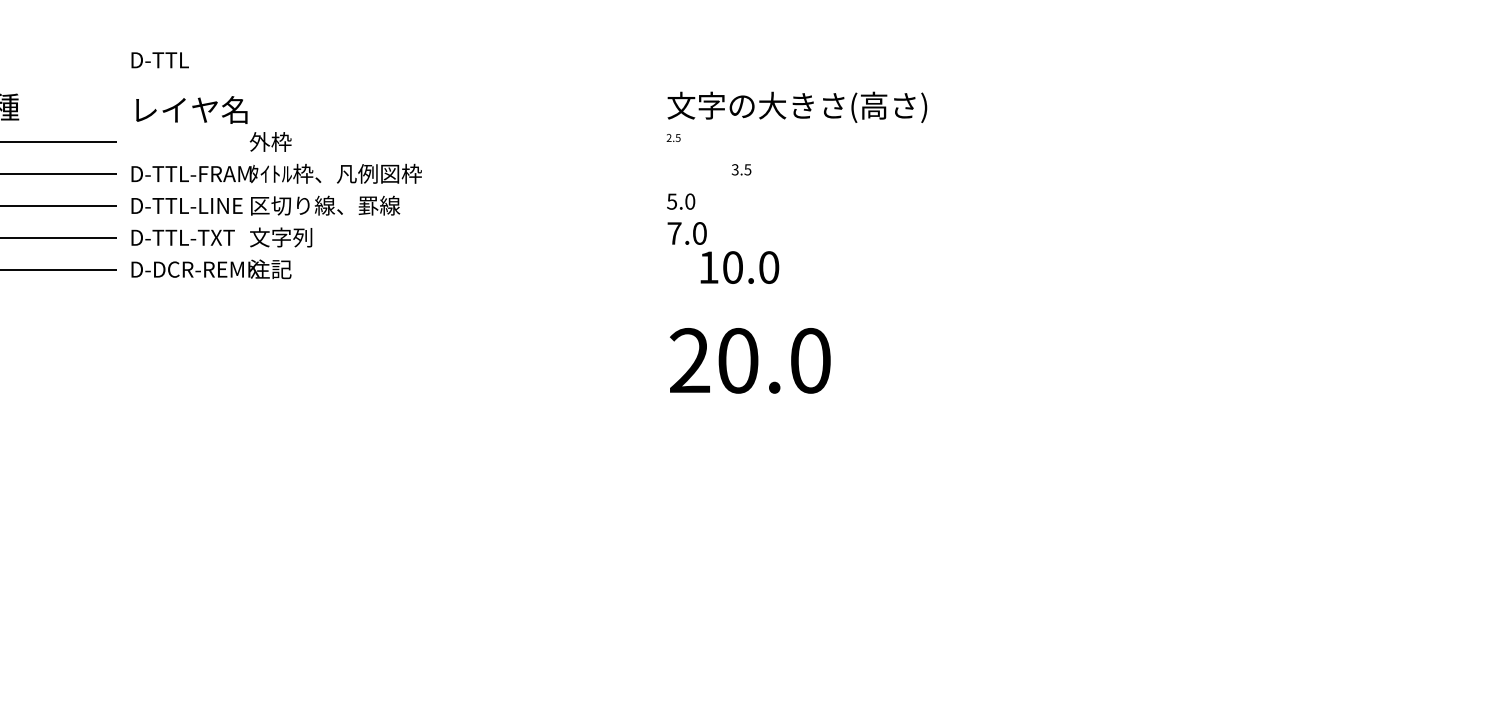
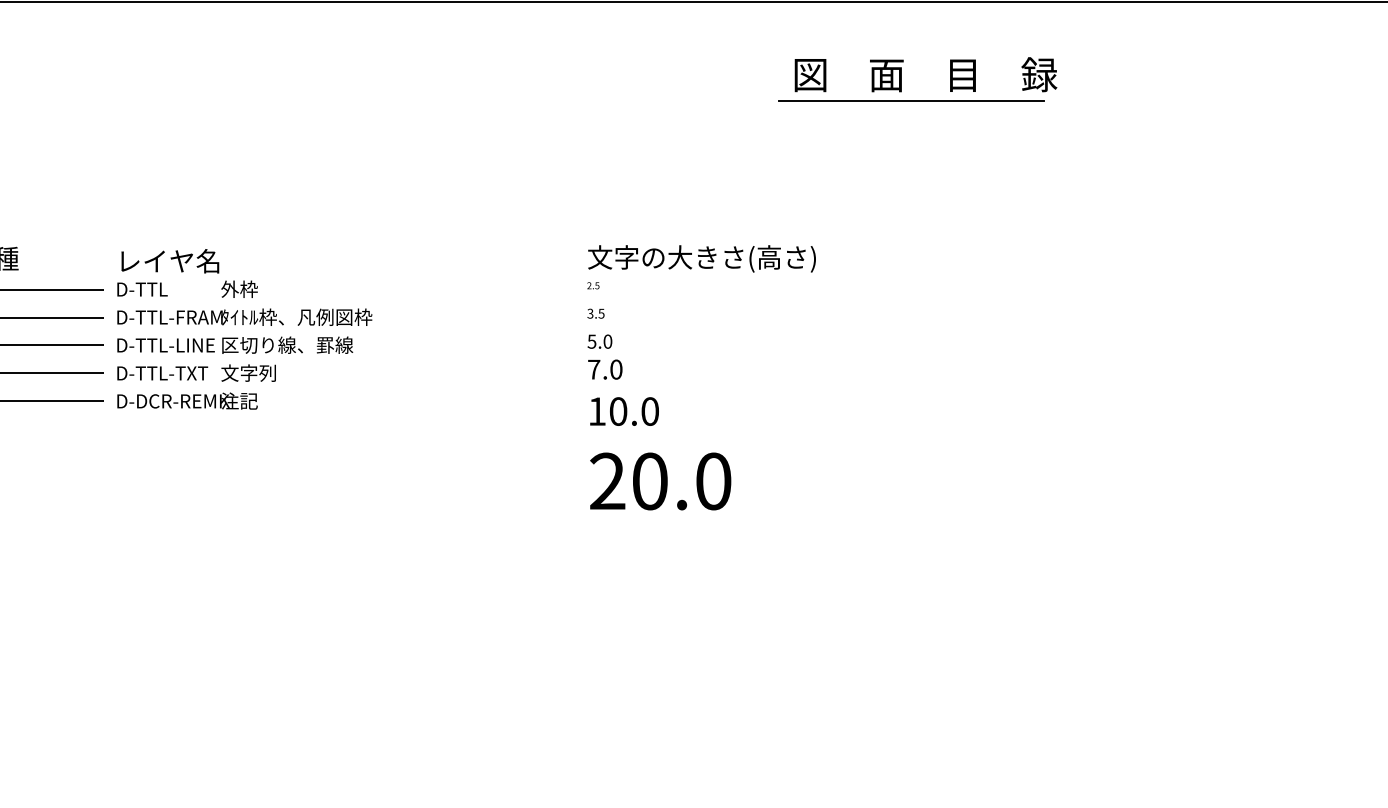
text: (160, 60) -> (142, 289), moved
text: (740, 169) -> (595, 313), moved
text: (739, 267) -> (624, 411), moved

